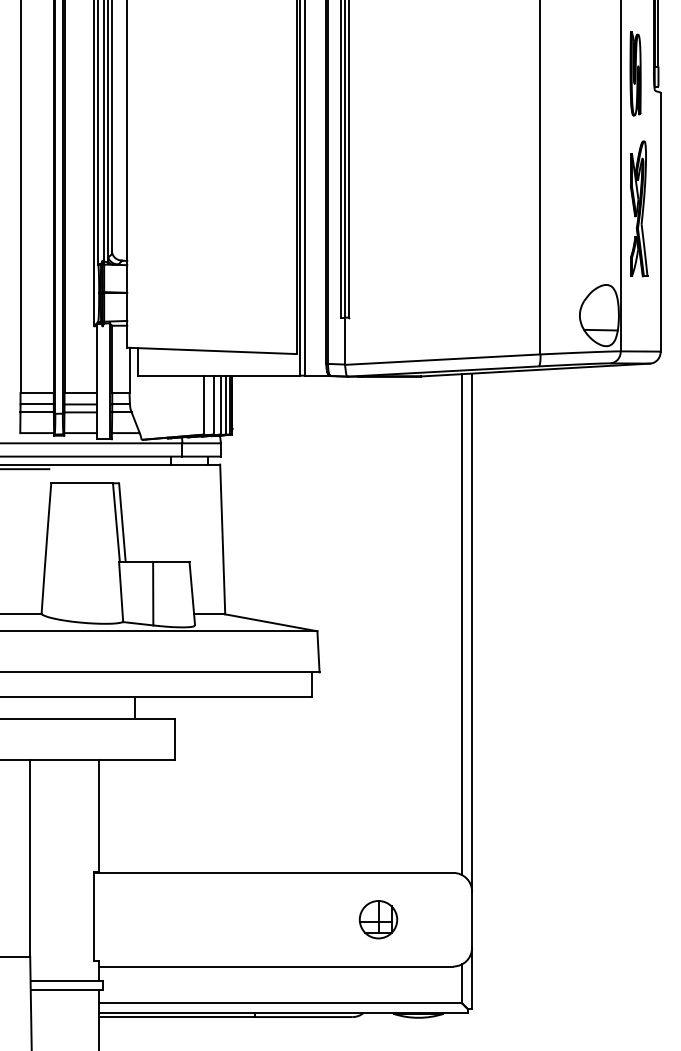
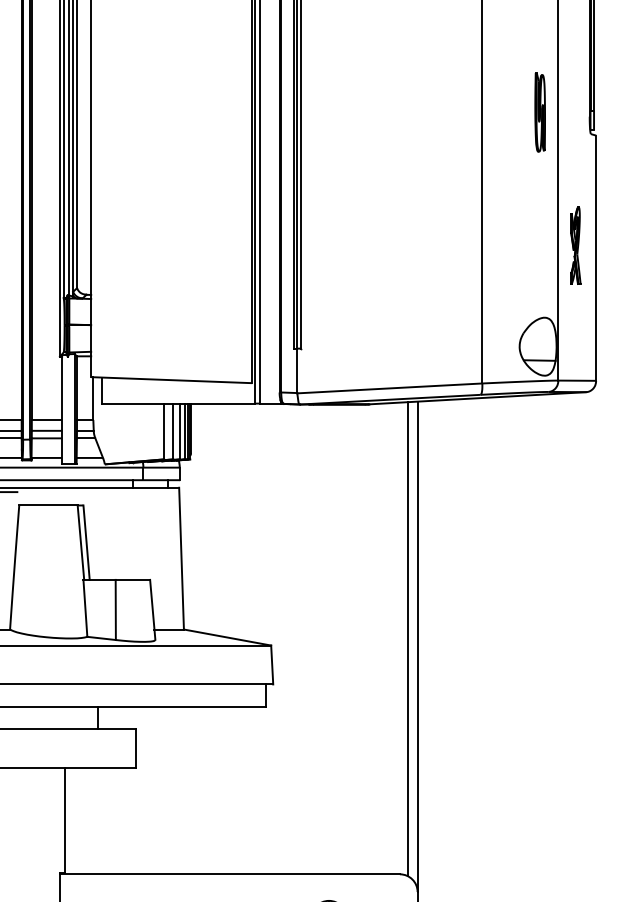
part: (635, 73) -> (540, 111), moved
part: (639, 208) -> (576, 245), size x0.6

